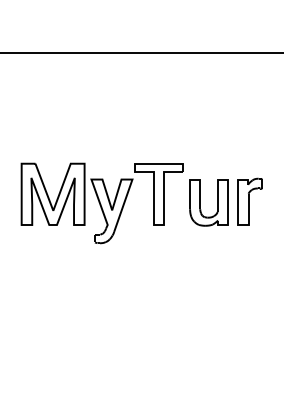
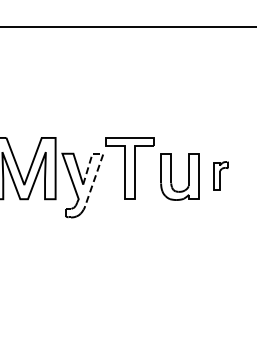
line: (130, 184) -> (101, 158), solid -> dashed
part: (249, 201) -> (220, 175), size x0.6

